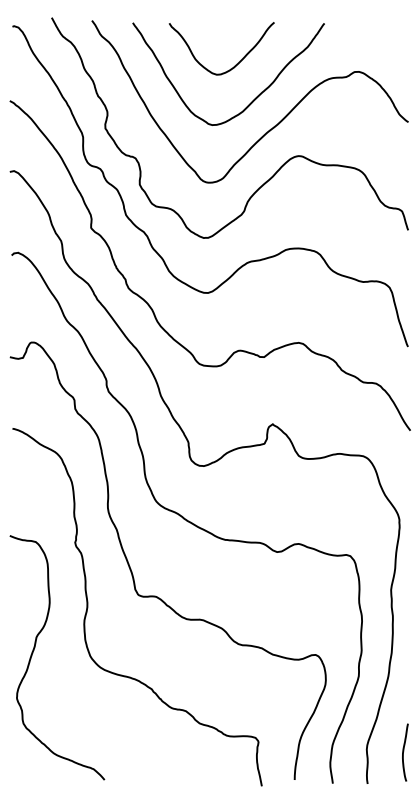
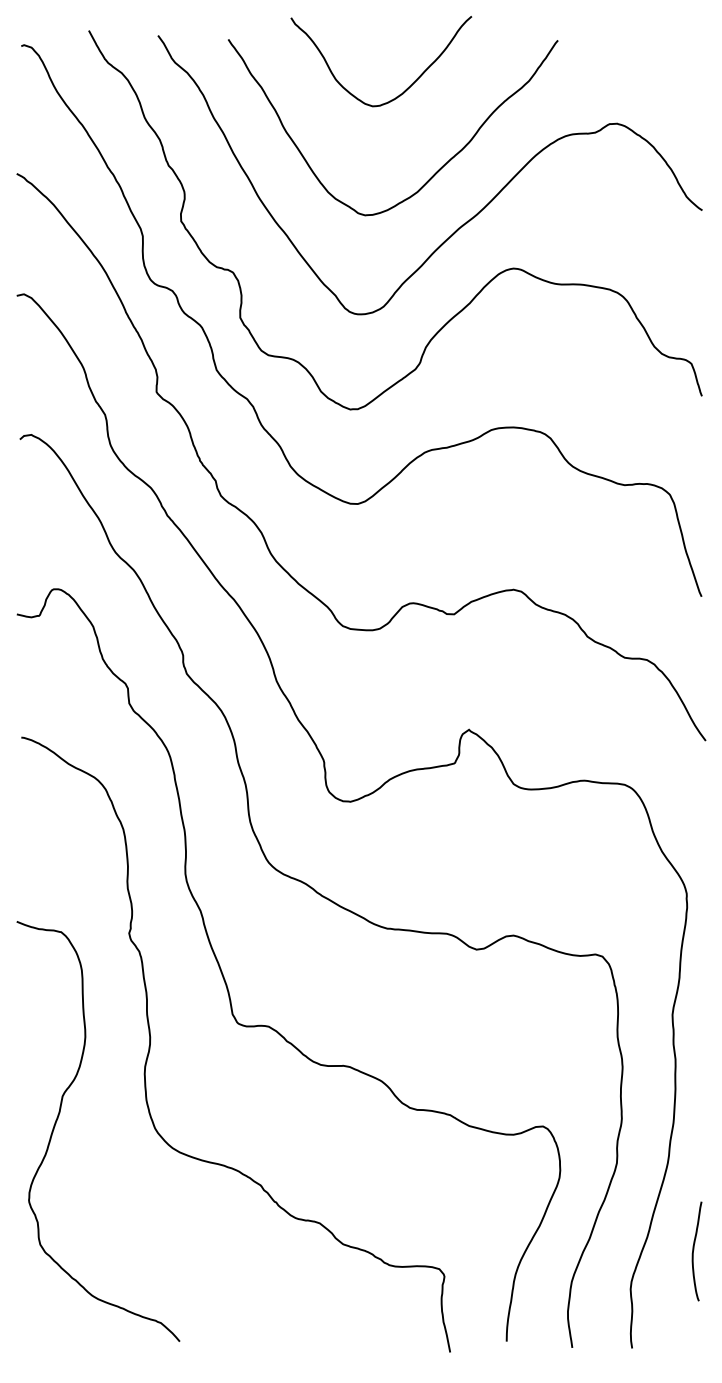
curve: (236, 63) -> (406, 86), moved
curve: (404, 751) -> (695, 1249), moved

